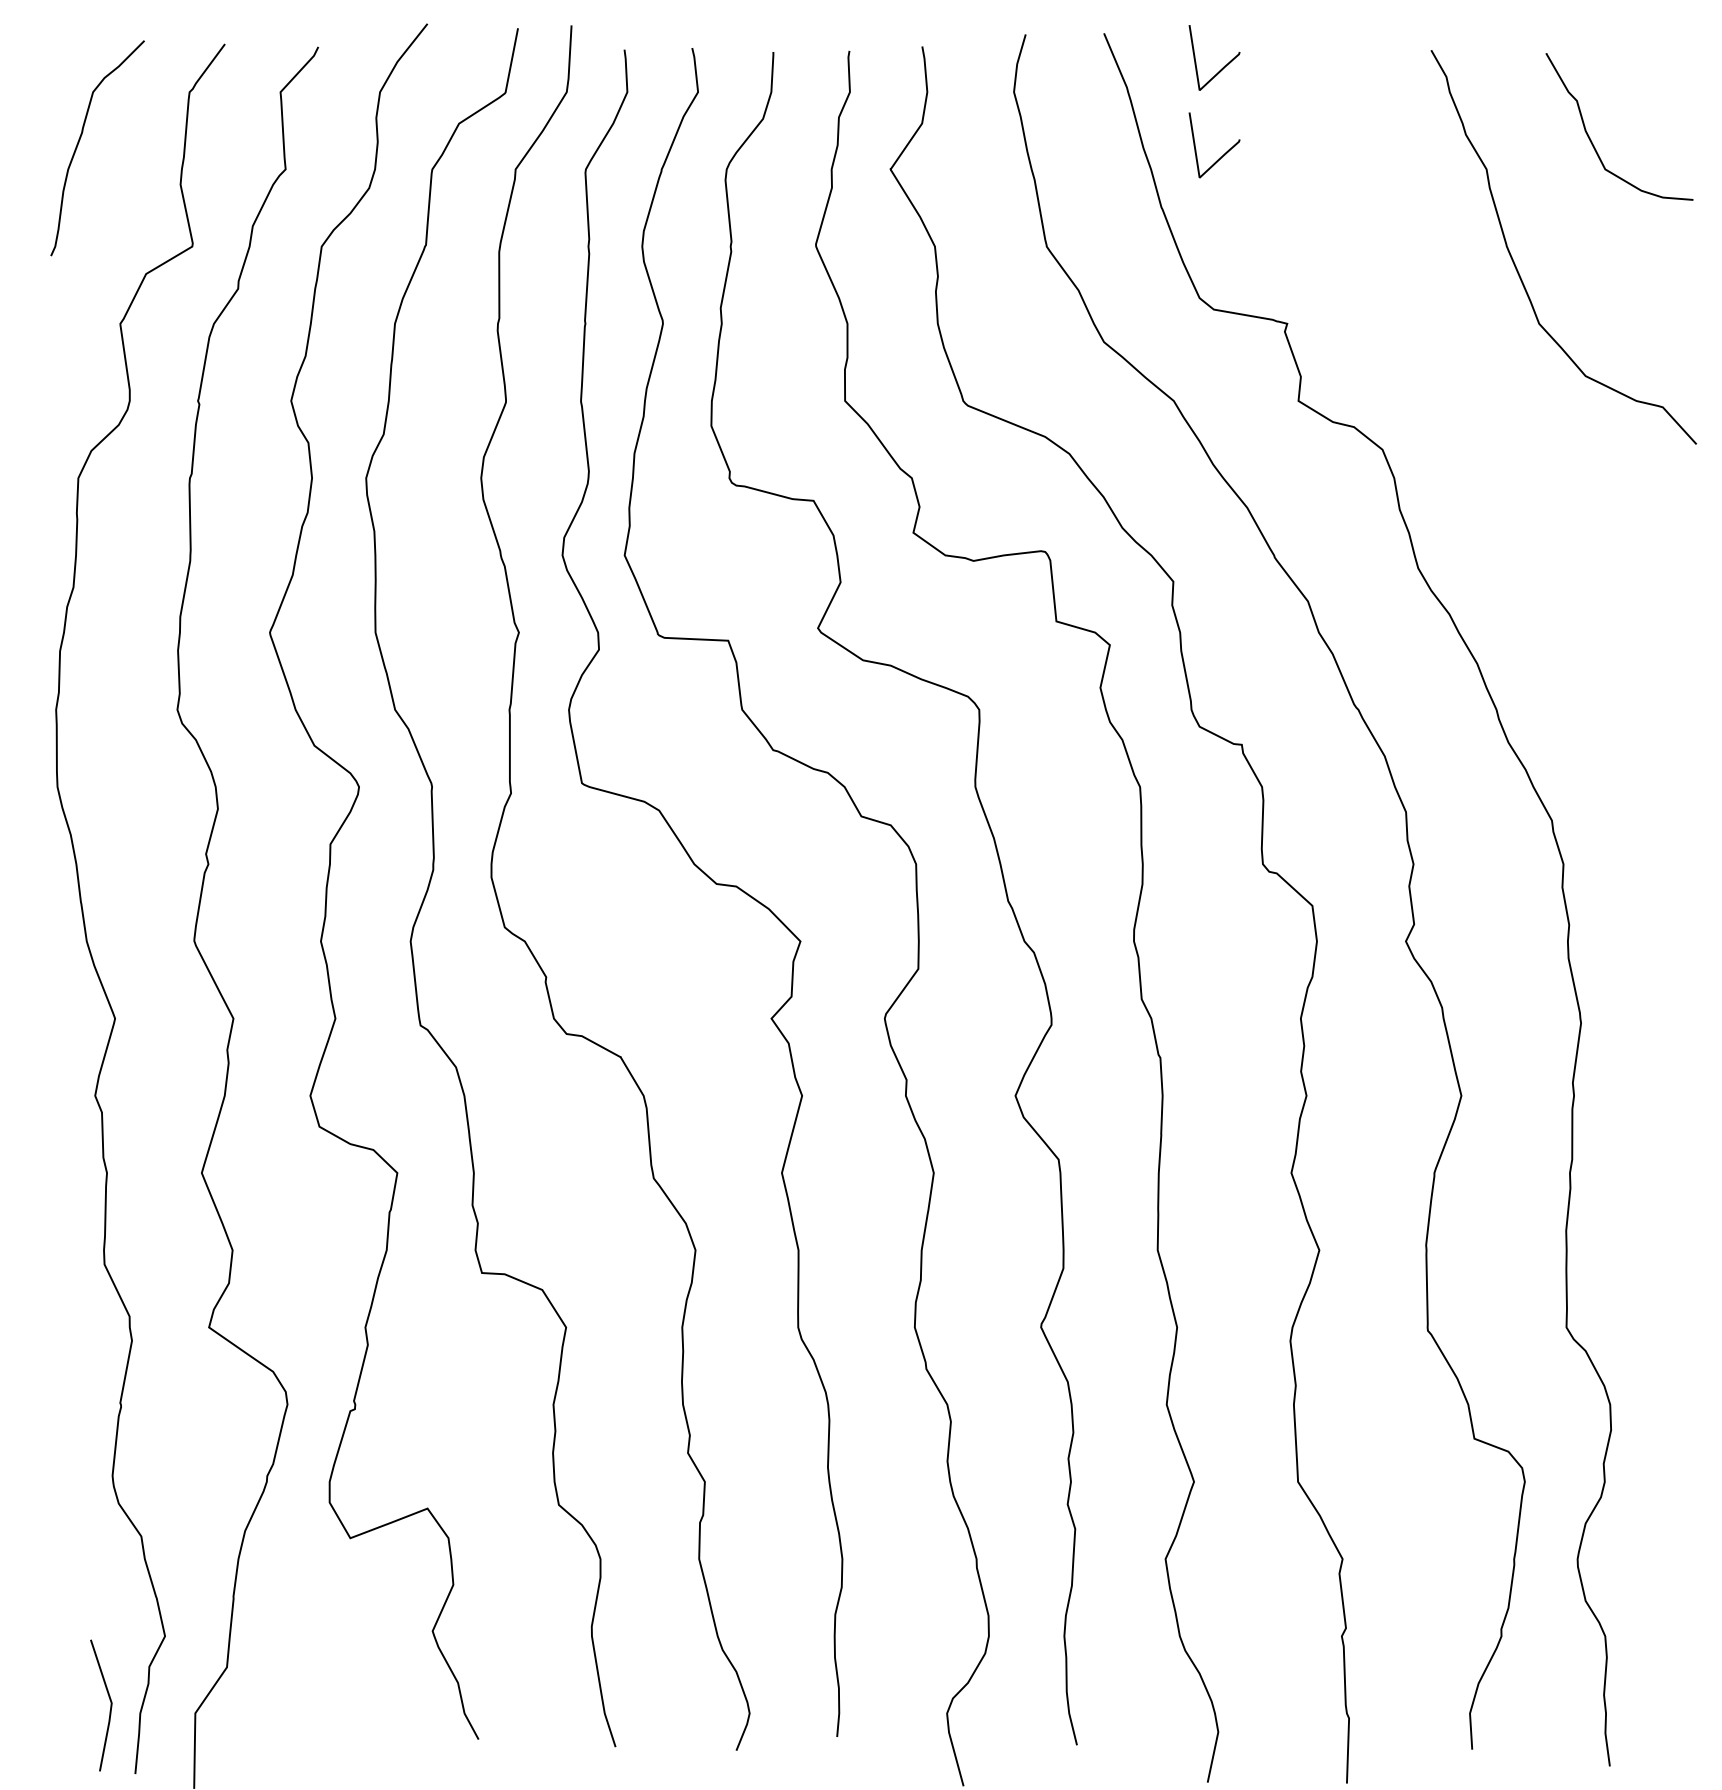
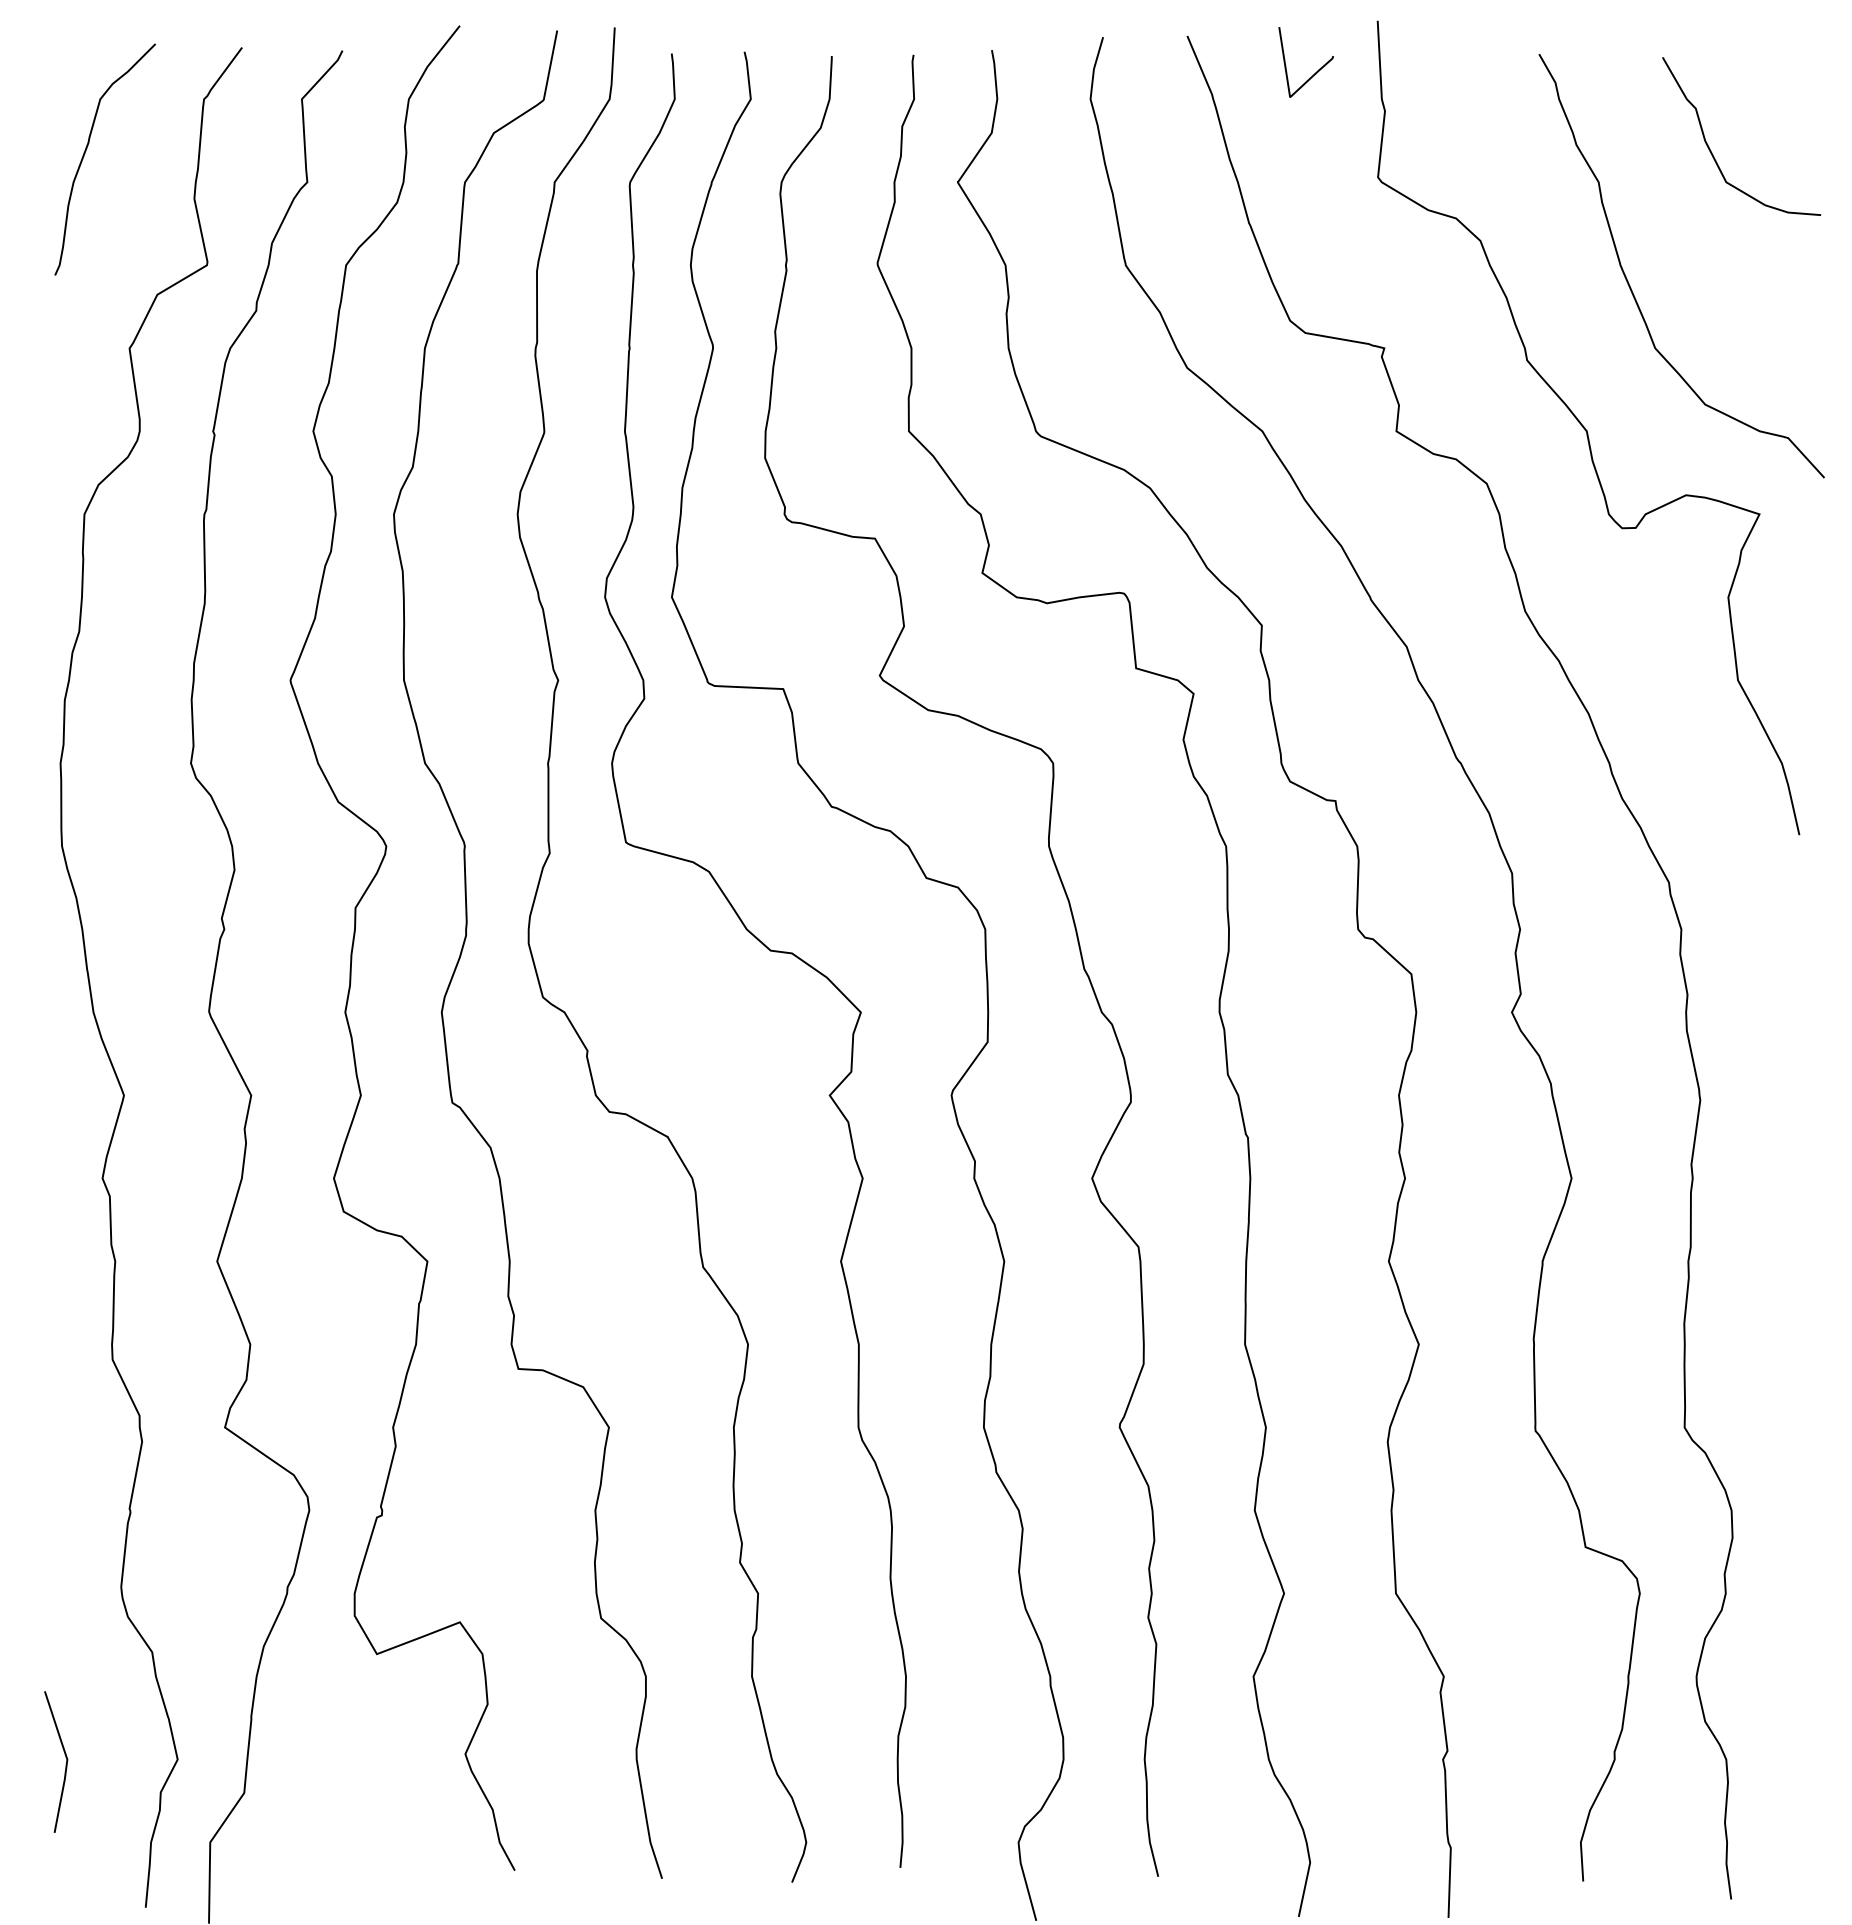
line: (1223, 154) -> (1315, 166), removed
curve: (1475, 399) -> (1586, 429), added
line: (110, 1707) -> (65, 1764), moved

